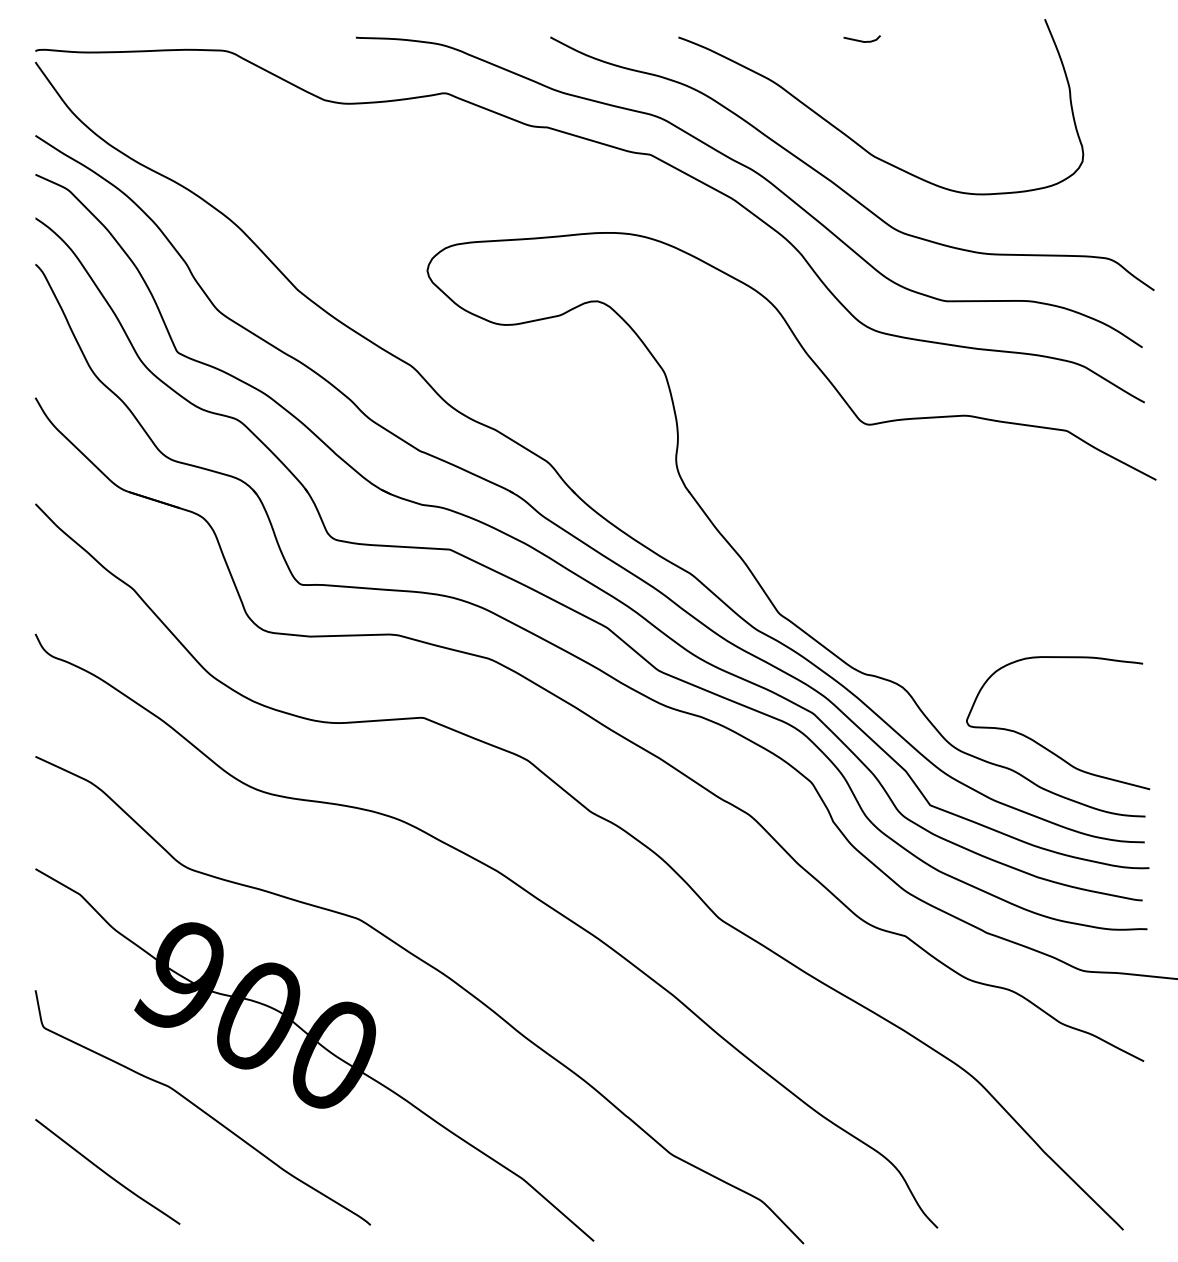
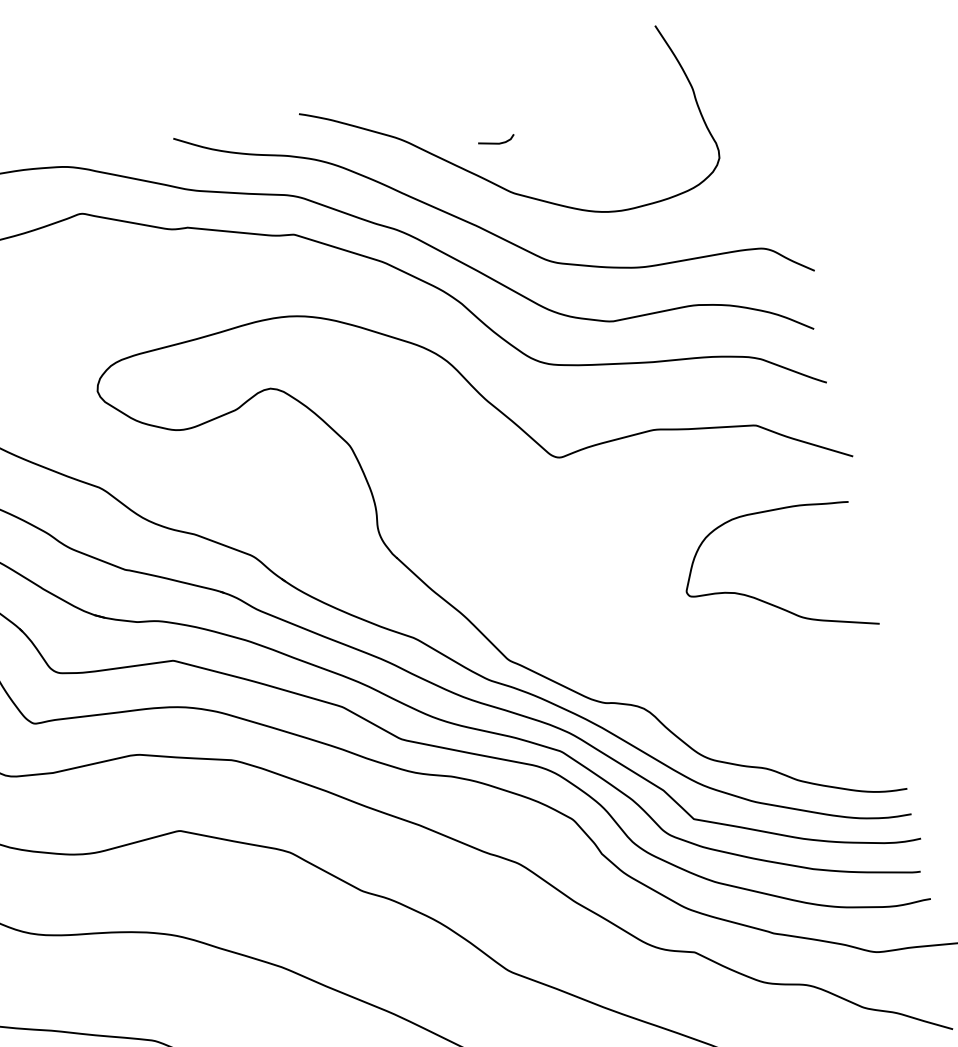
line: (861, 40) -> (496, 142), moved
curve: (1046, 747) -> (769, 602), moved

